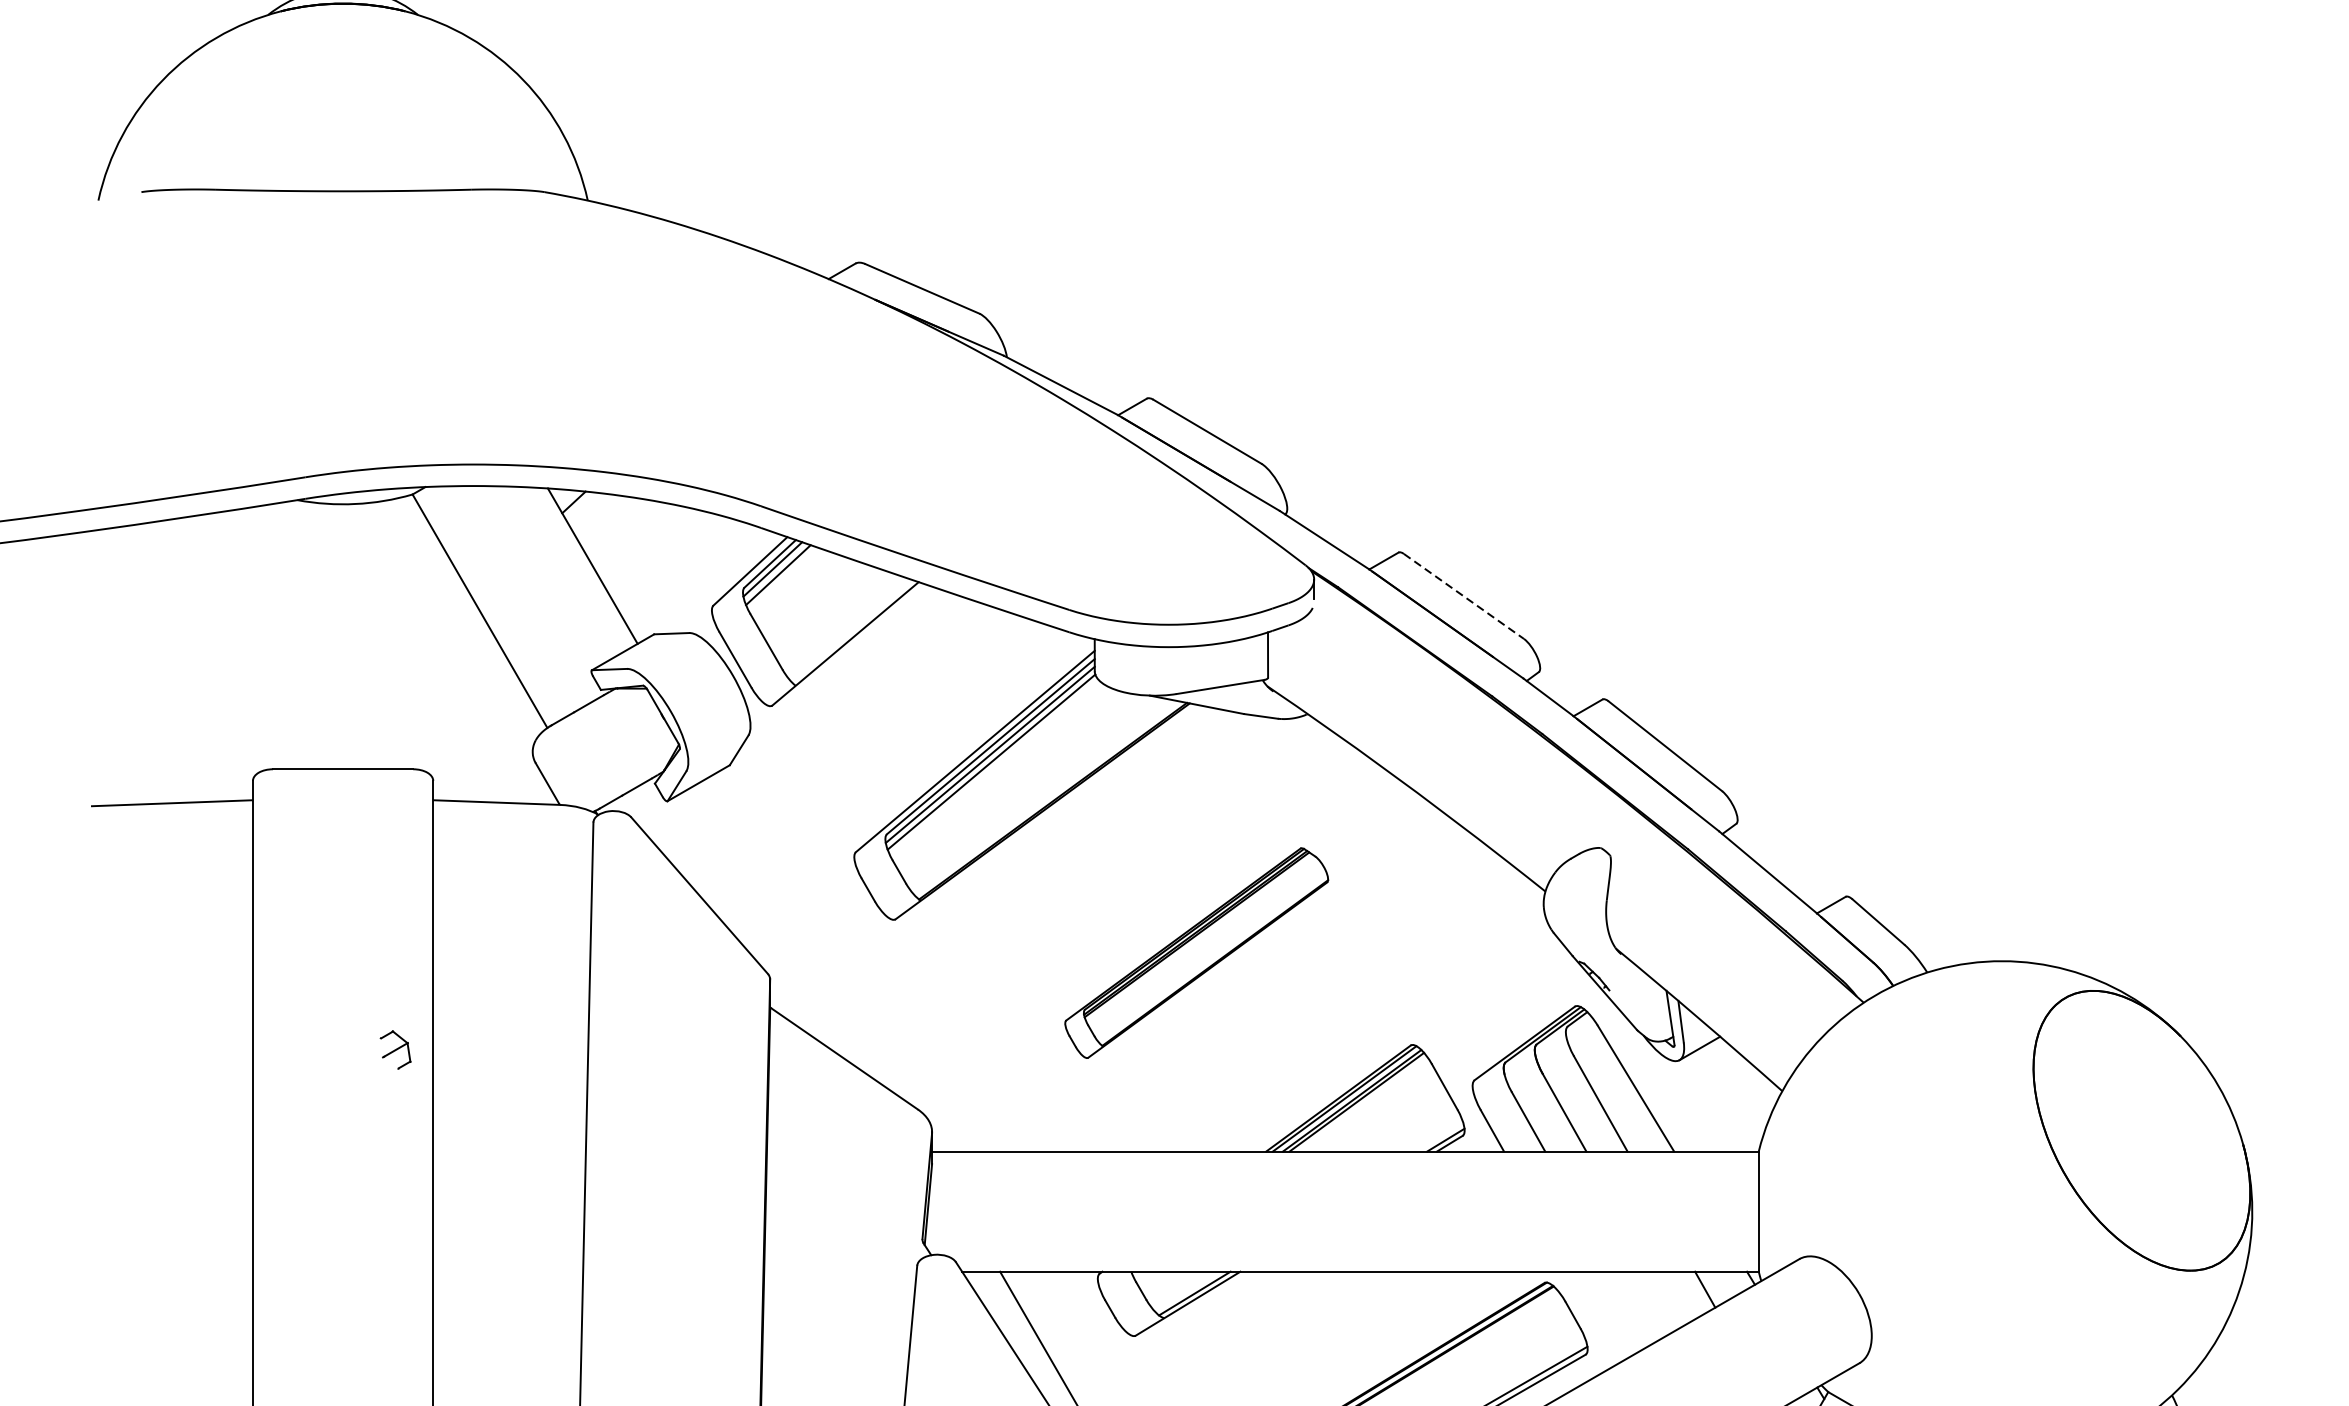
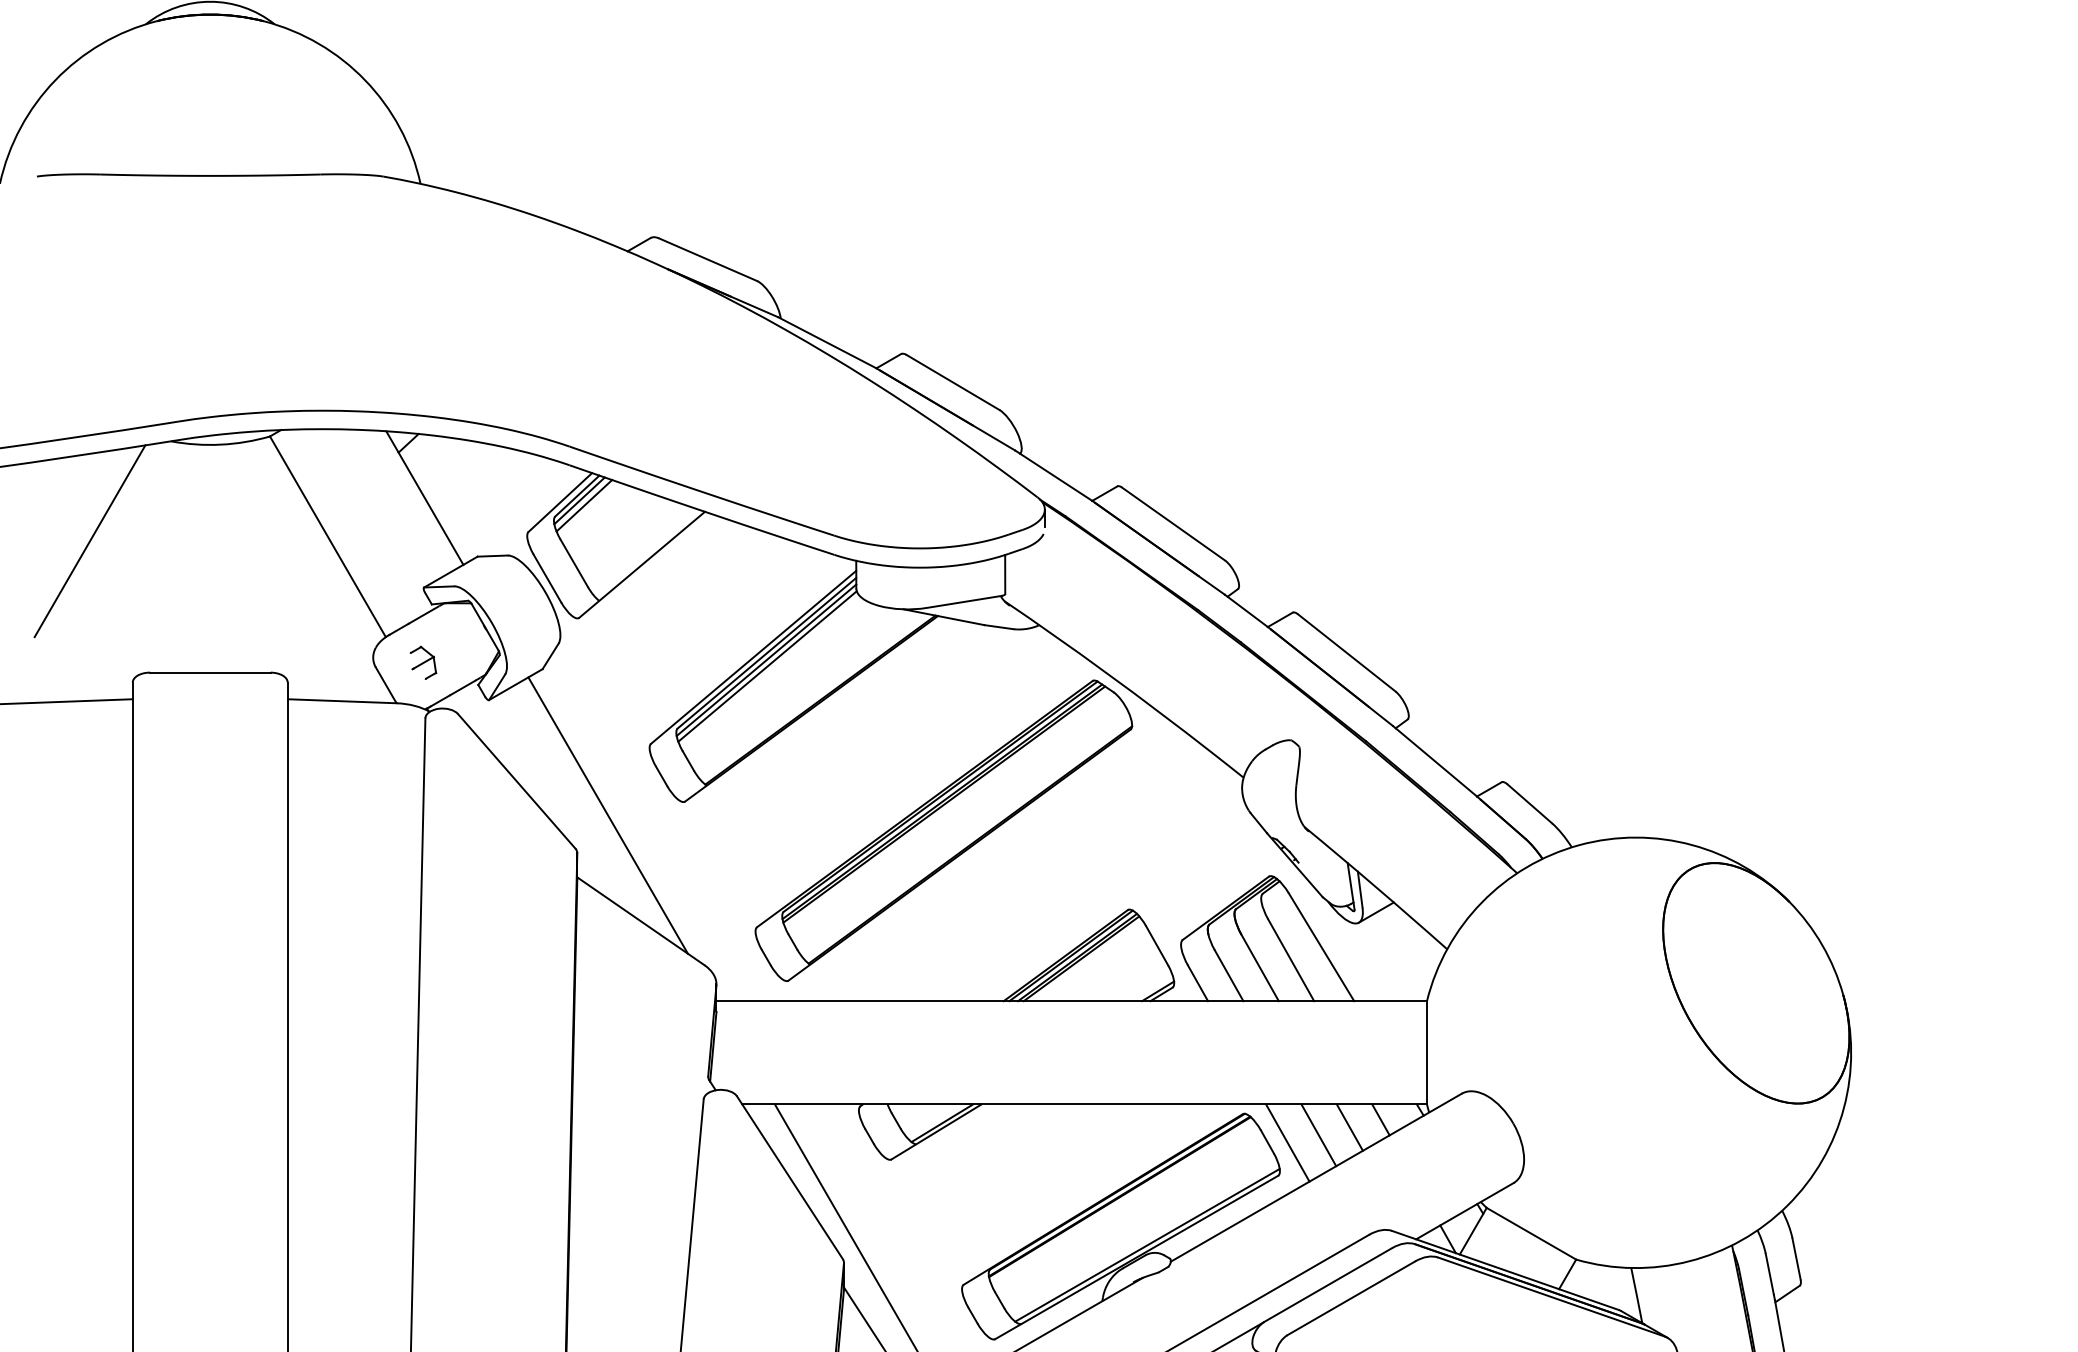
line: (1463, 596) -> (1173, 524), dashed -> solid
line: (202, 616) -> (89, 541), added
line: (805, 935) -> (607, 815), added
part: (1196, 952) -> (943, 830), size x1.67
part: (395, 1049) -> (423, 662), moved
line: (1668, 1298) -> (1349, 1127), added
line: (1632, 1307) -> (1318, 1135), added
line: (1596, 1315) -> (1287, 1142), added

